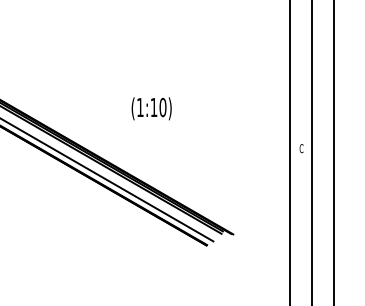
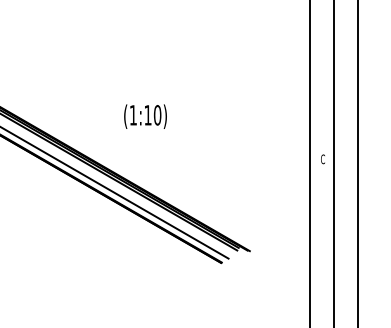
text: (151, 108) -> (145, 116), moved

